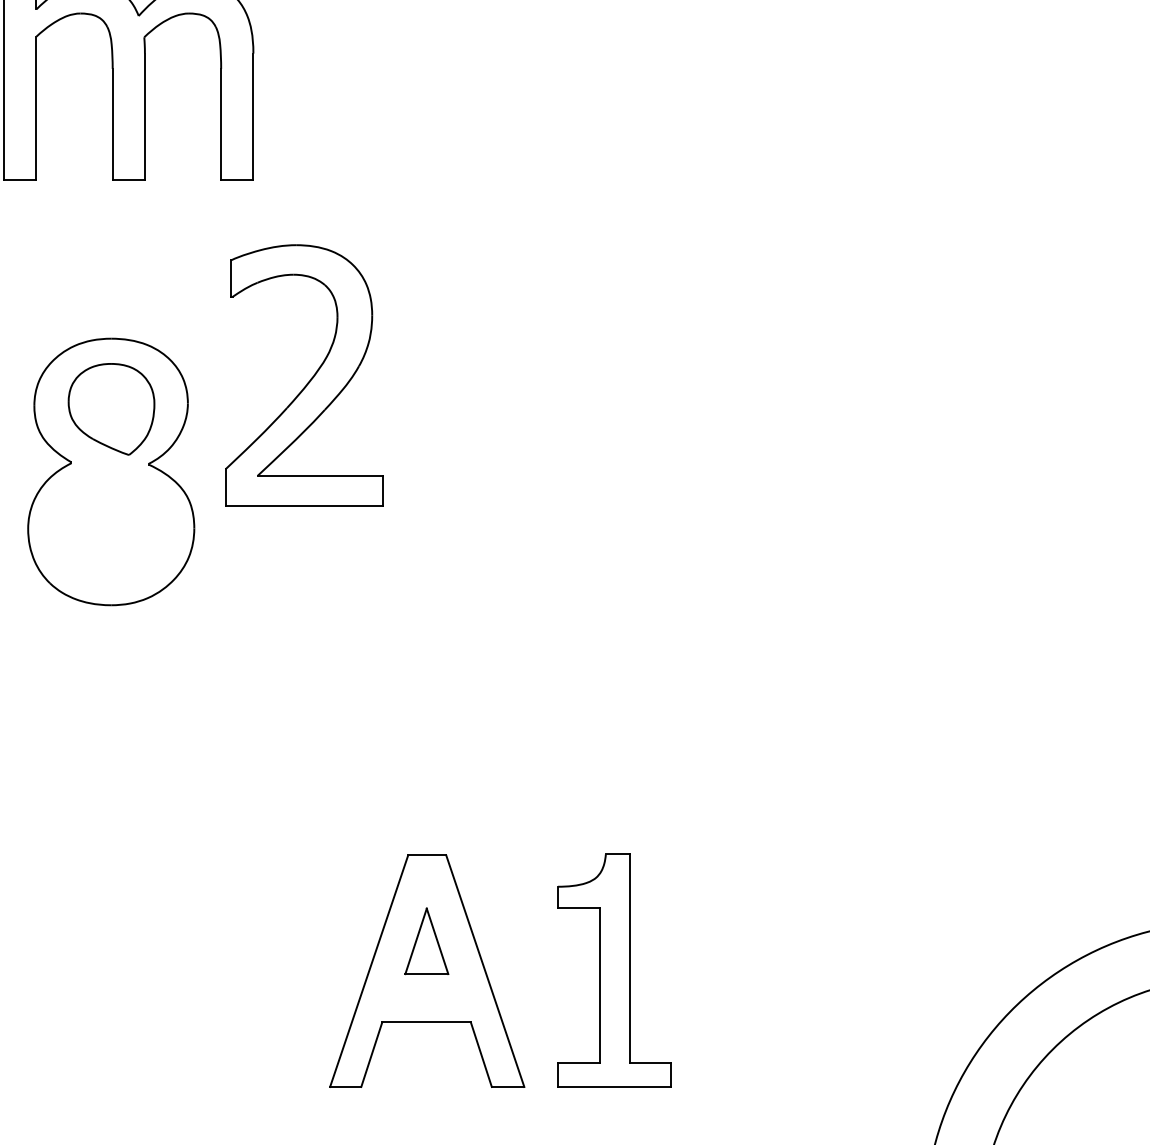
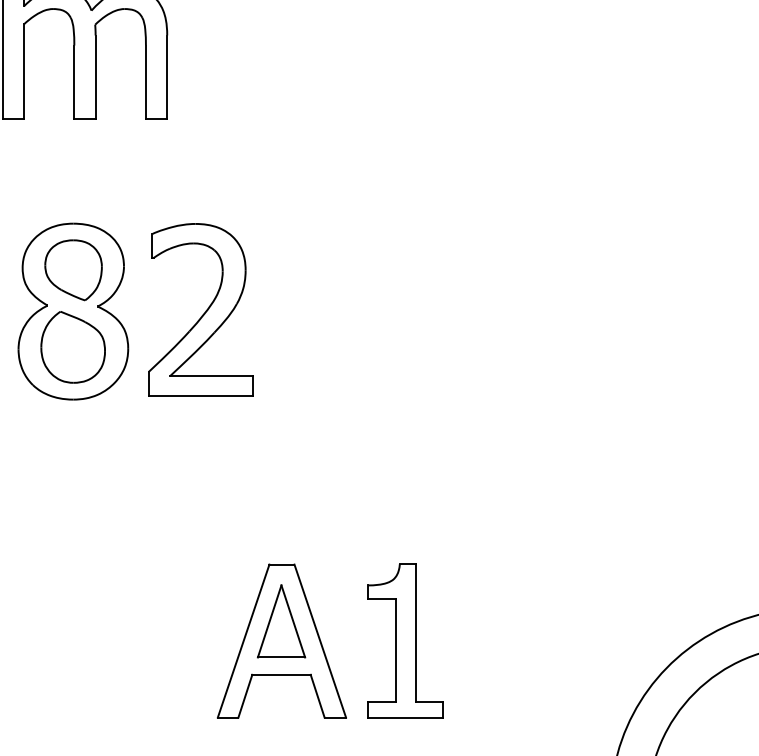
part: (303, 374) -> (200, 309), moved
part: (109, 526) -> (72, 347), added
part: (426, 941) -> (281, 621), size x1.67

